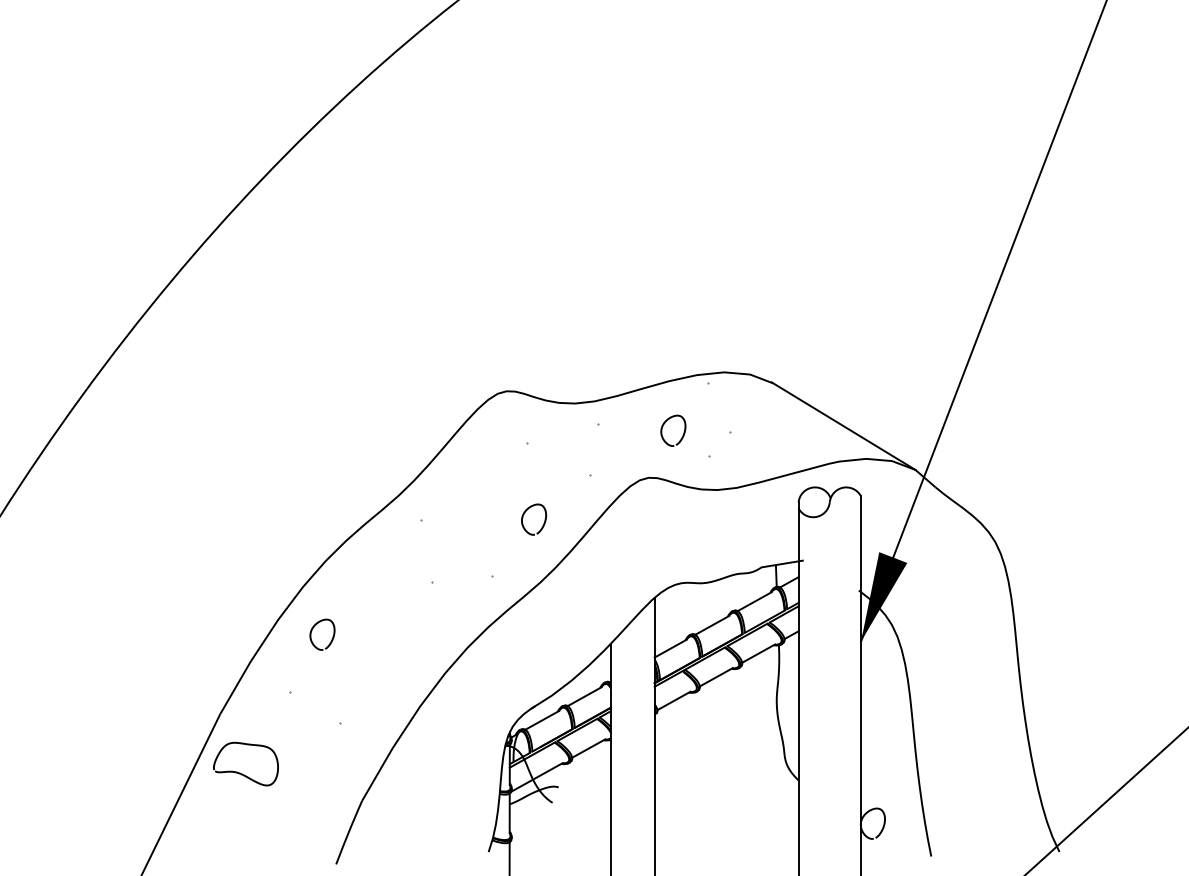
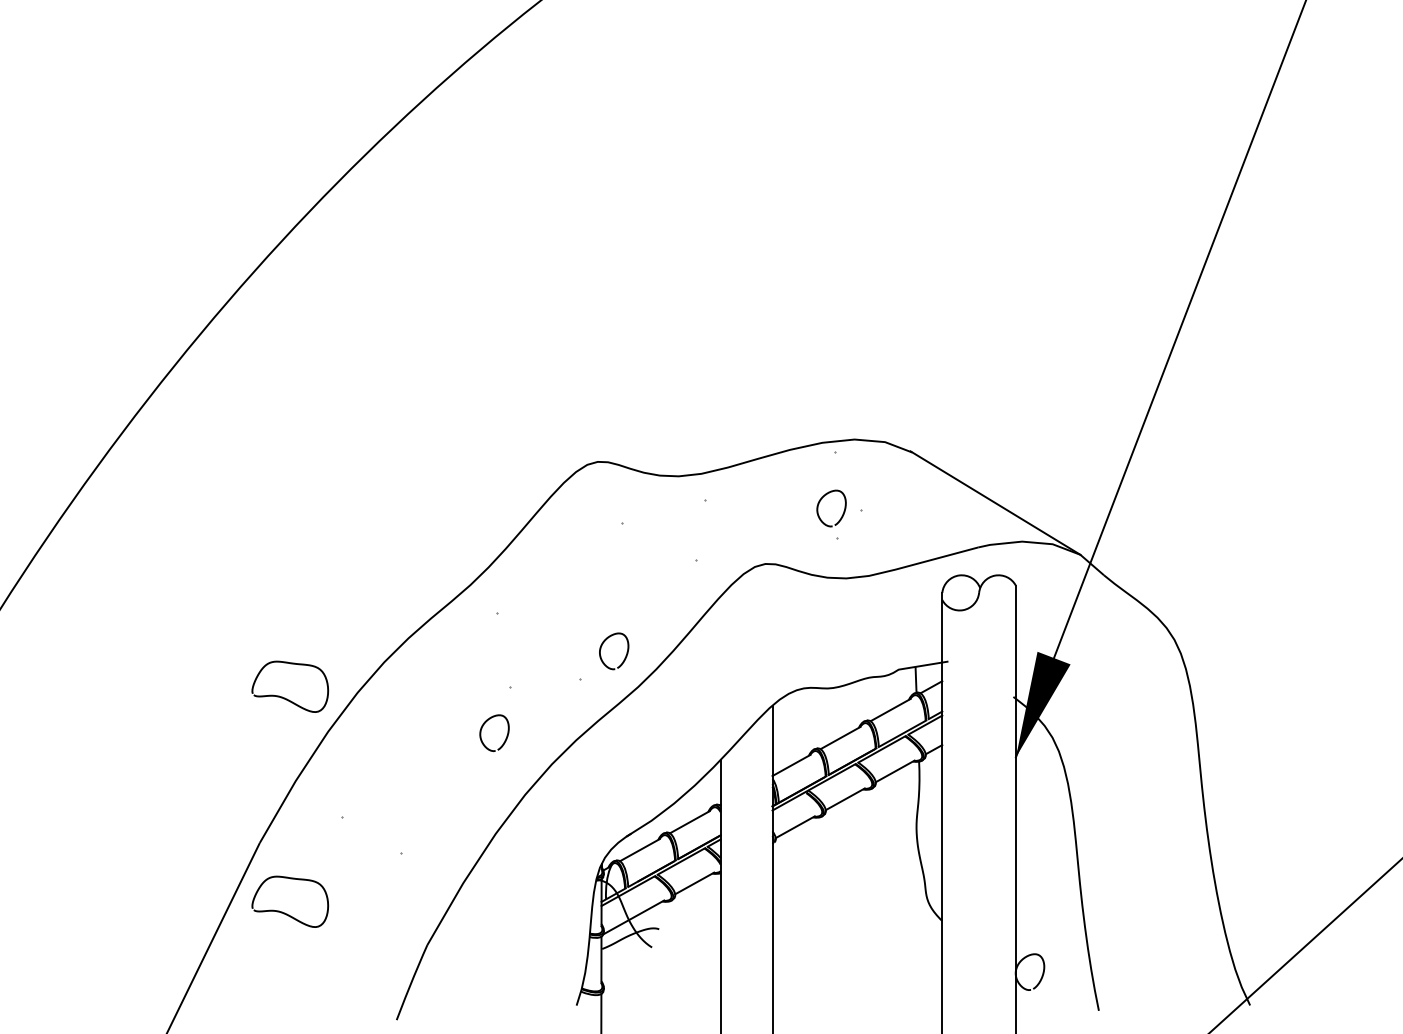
curve: (682, 435) -> (842, 513), moved
curve: (542, 524) -> (624, 657), moved
curve: (243, 591) -> (287, 698), added
curve: (332, 636) -> (506, 735), moved

